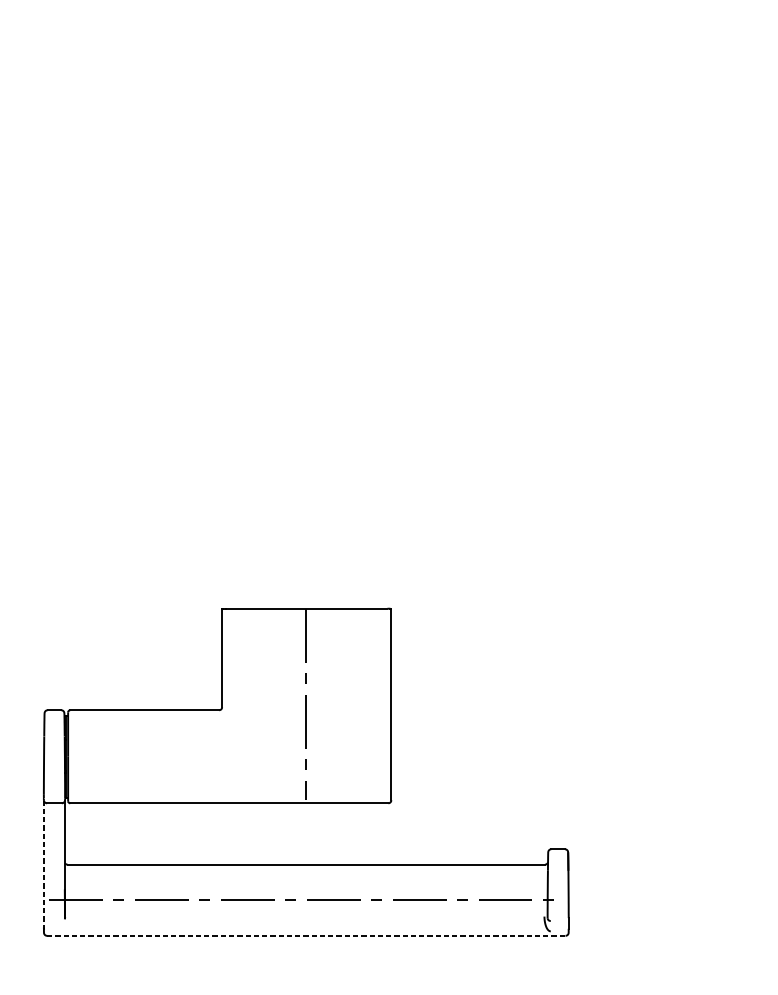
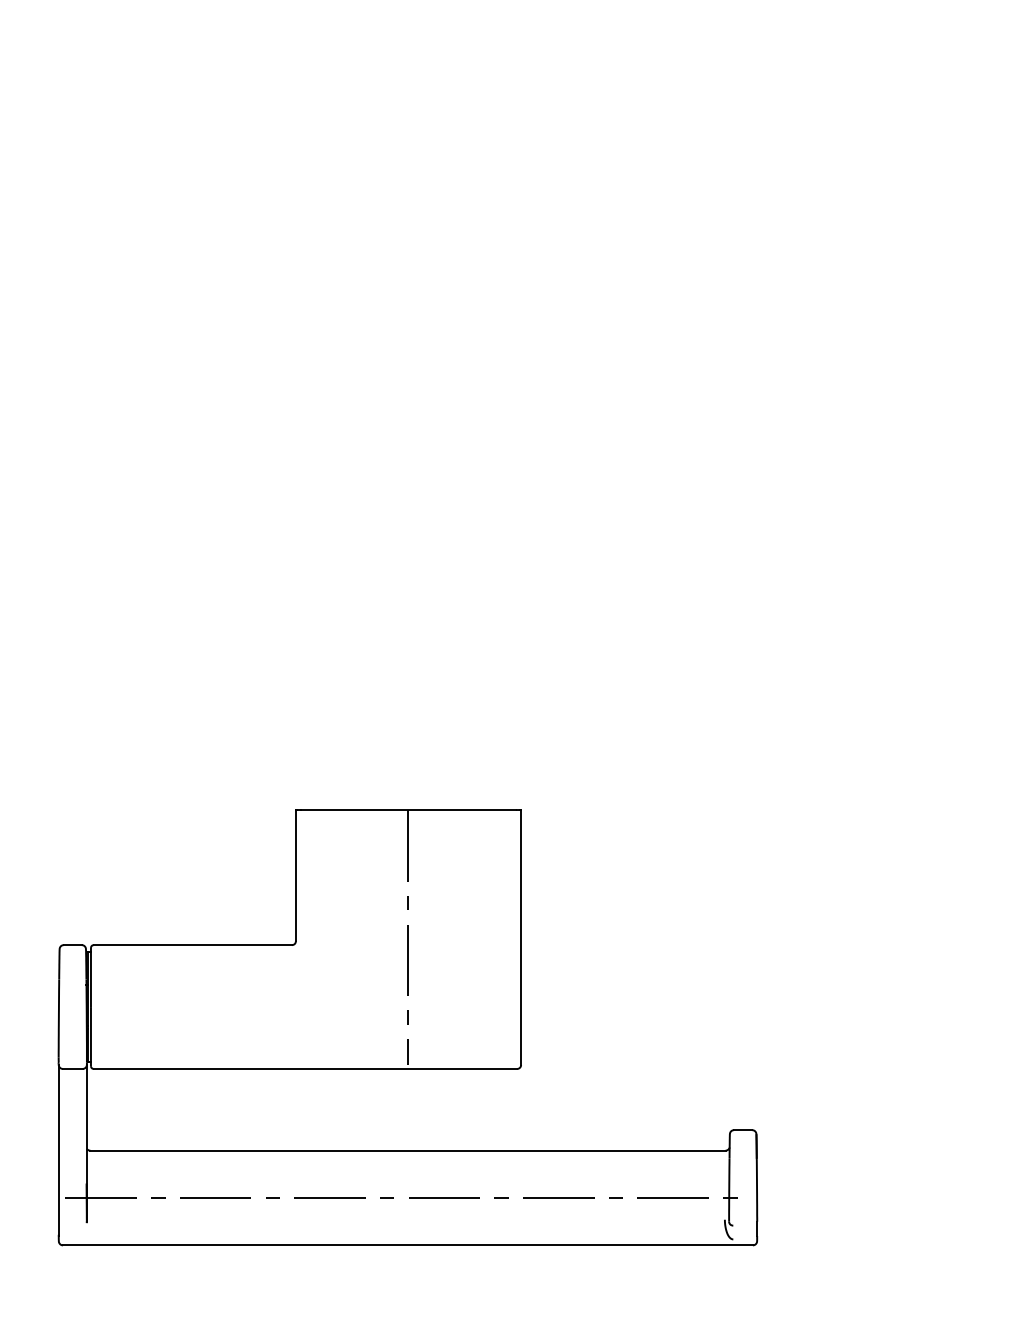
line: (43, 865) -> (58, 1151), dashed -> solid
line: (305, 935) -> (407, 1245), dashed -> solid

